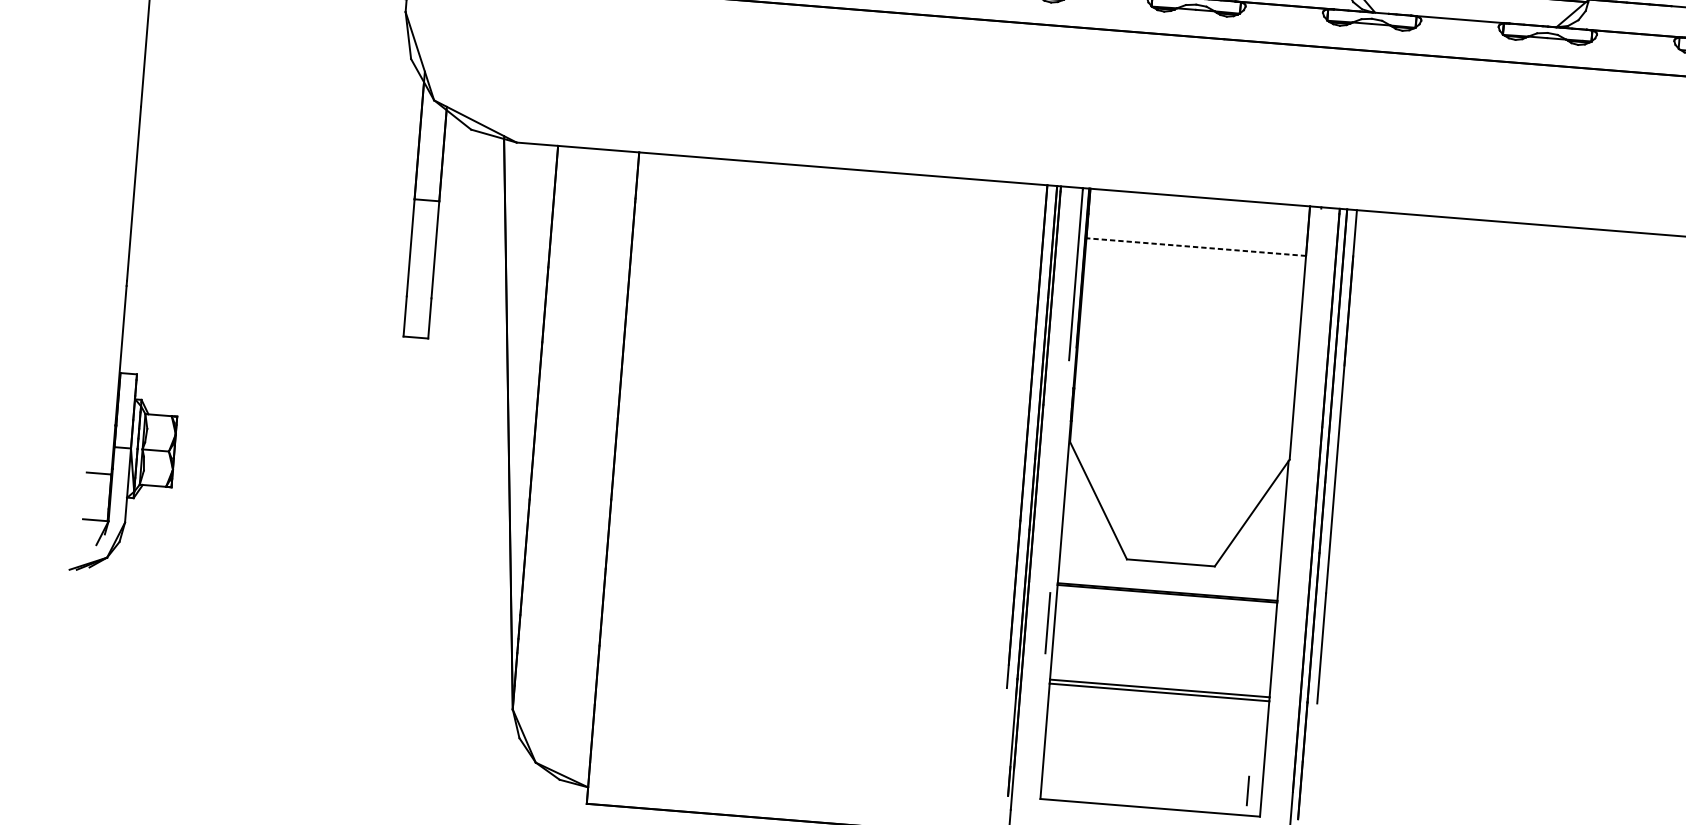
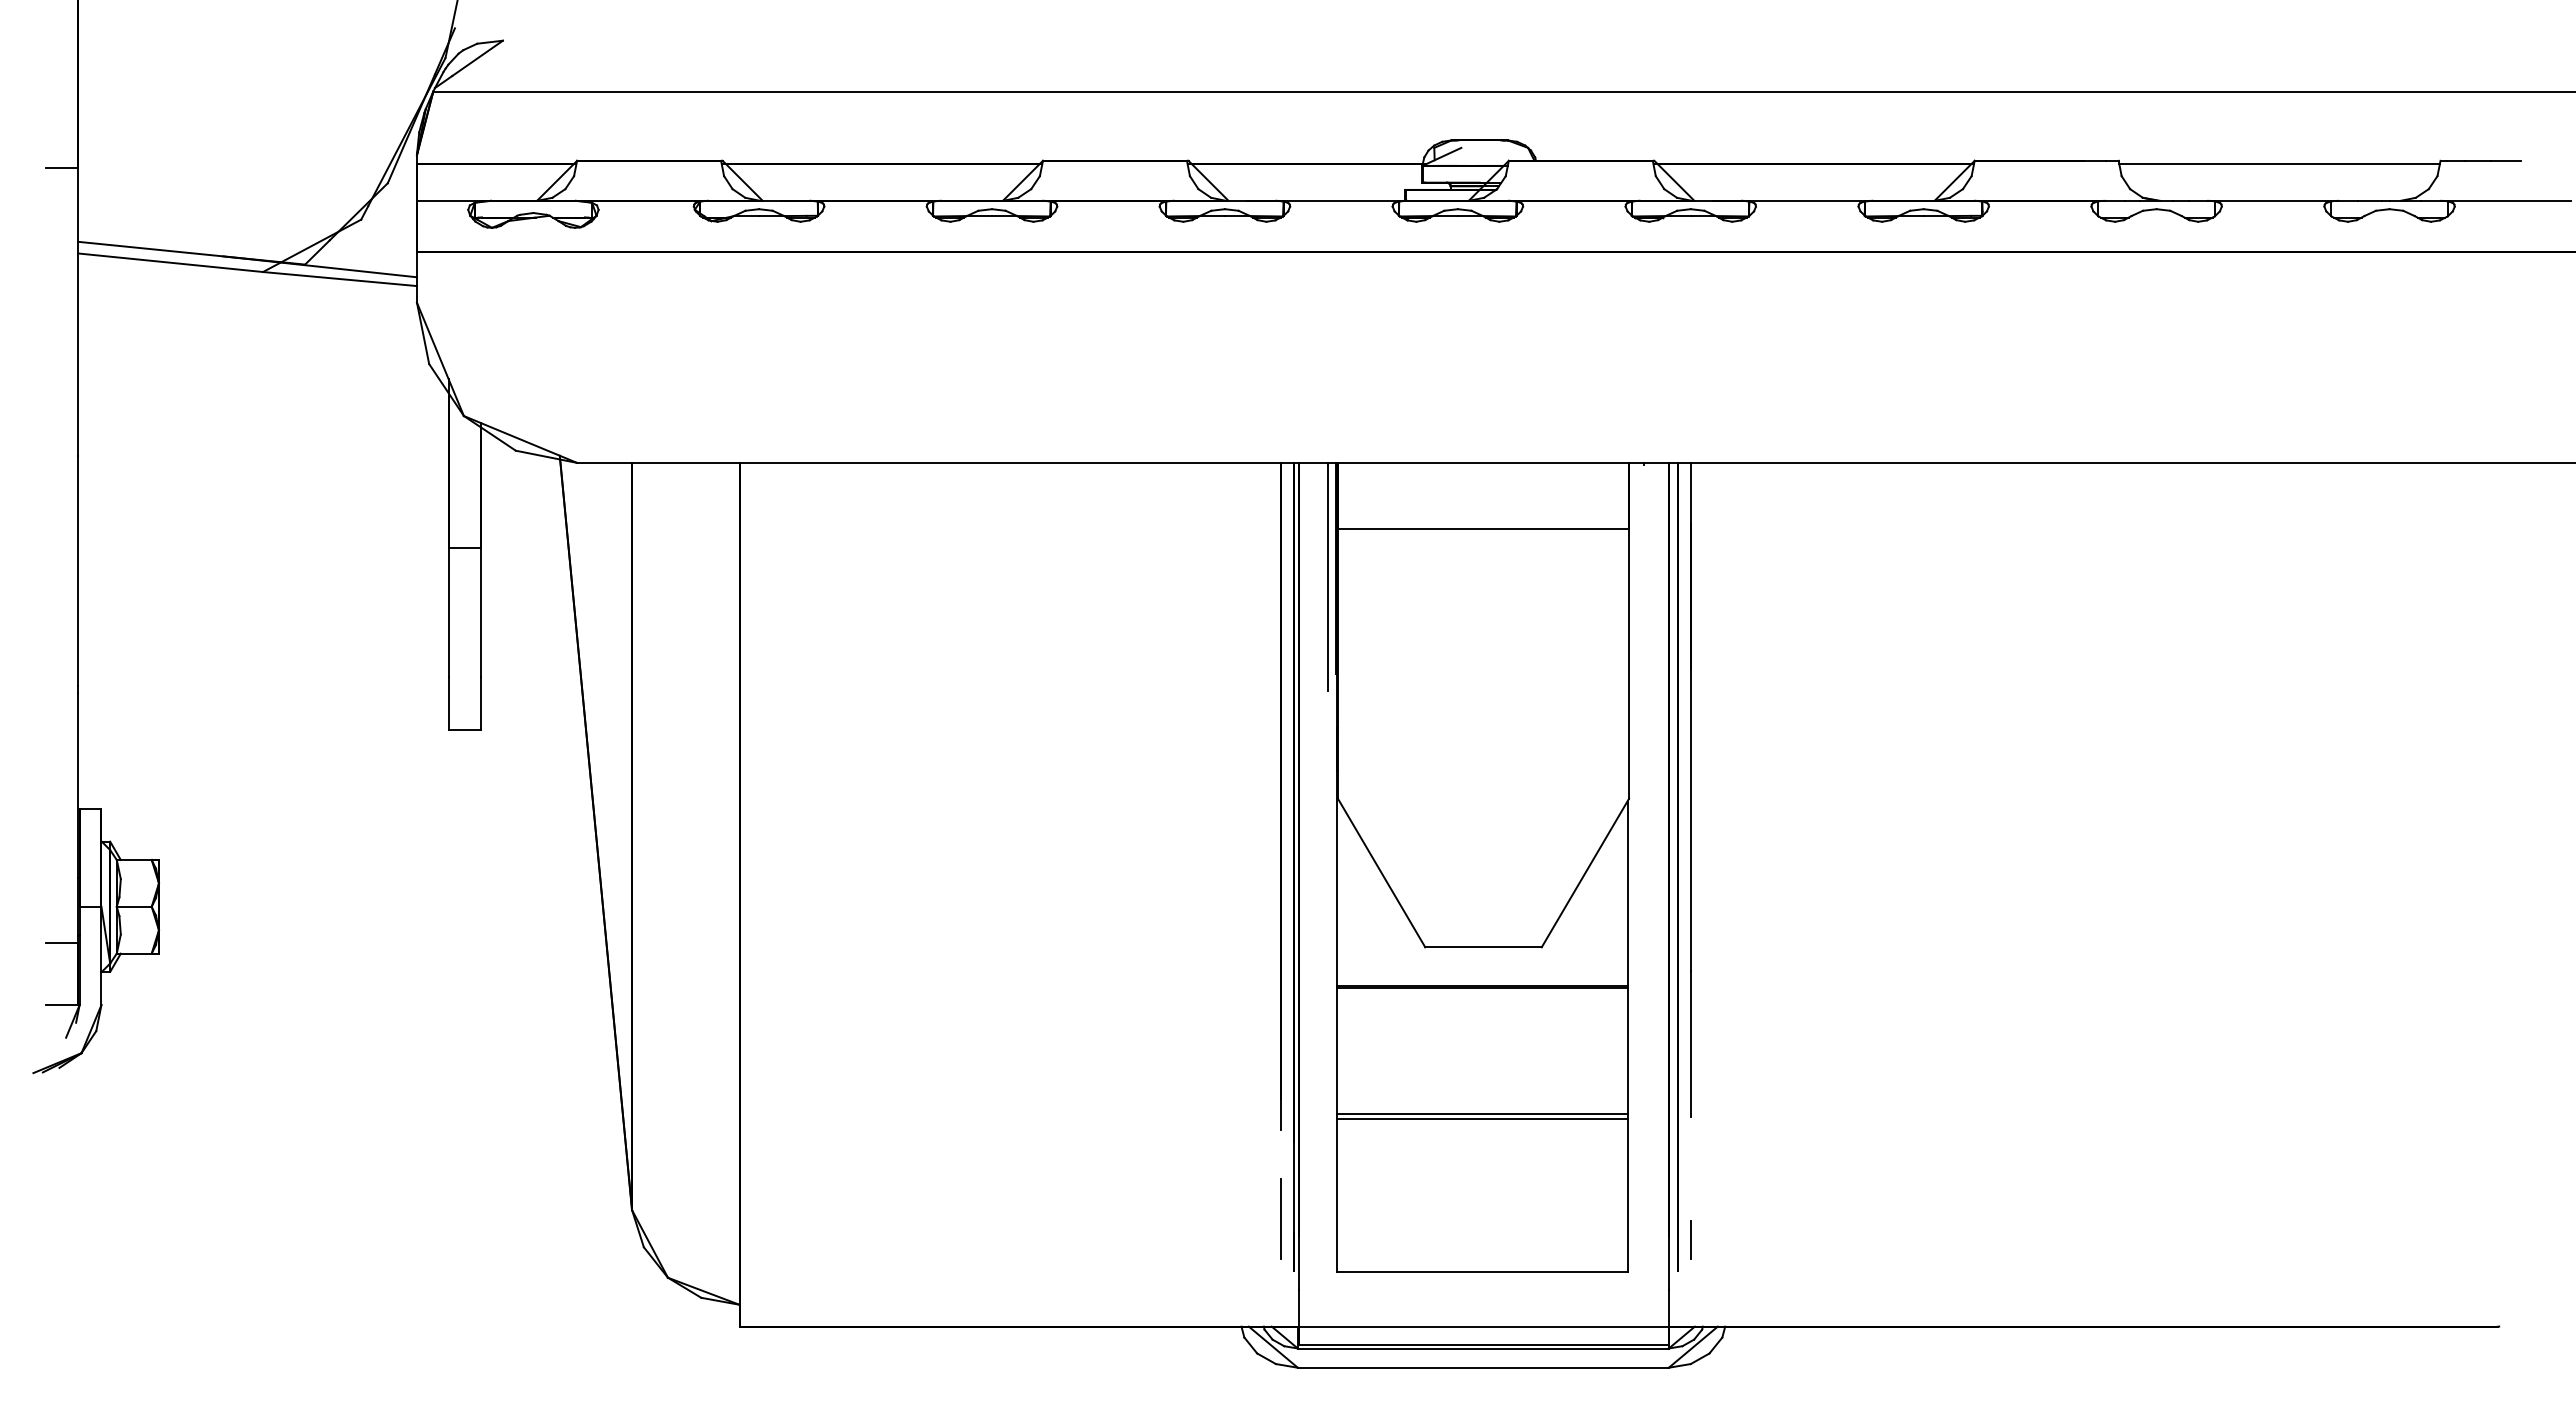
line: (1196, 247) -> (1483, 528), dashed -> solid
line: (1047, 622) -> (1280, 1218), moved
line: (1247, 790) -> (1690, 1239), moved

